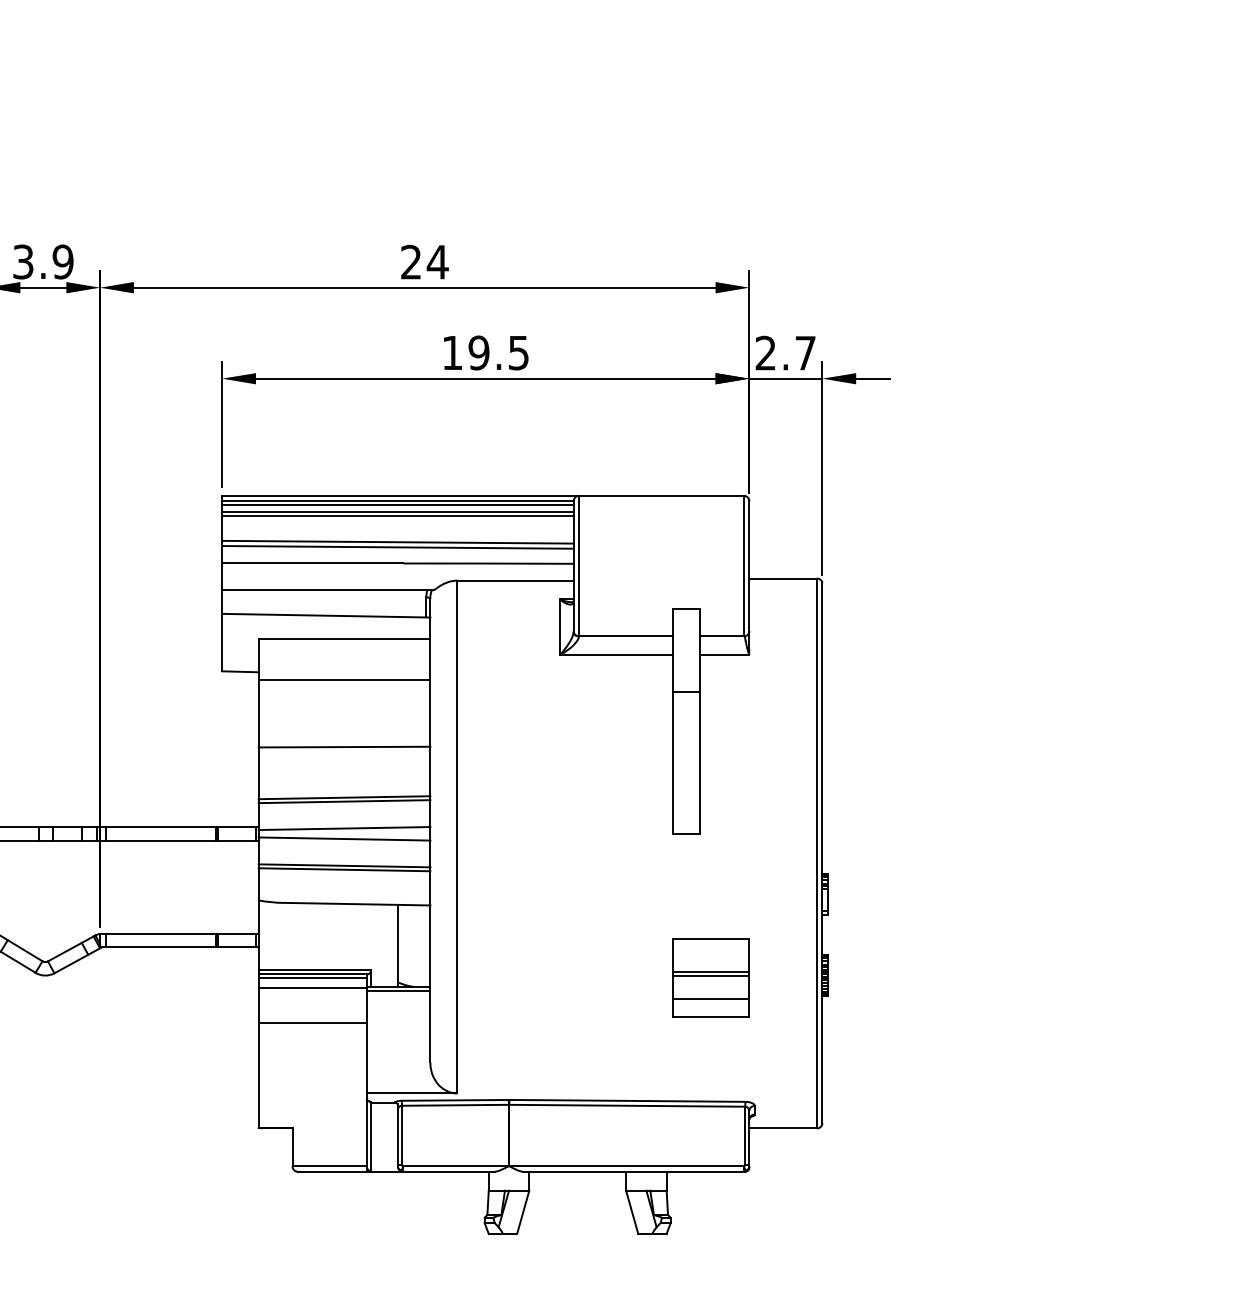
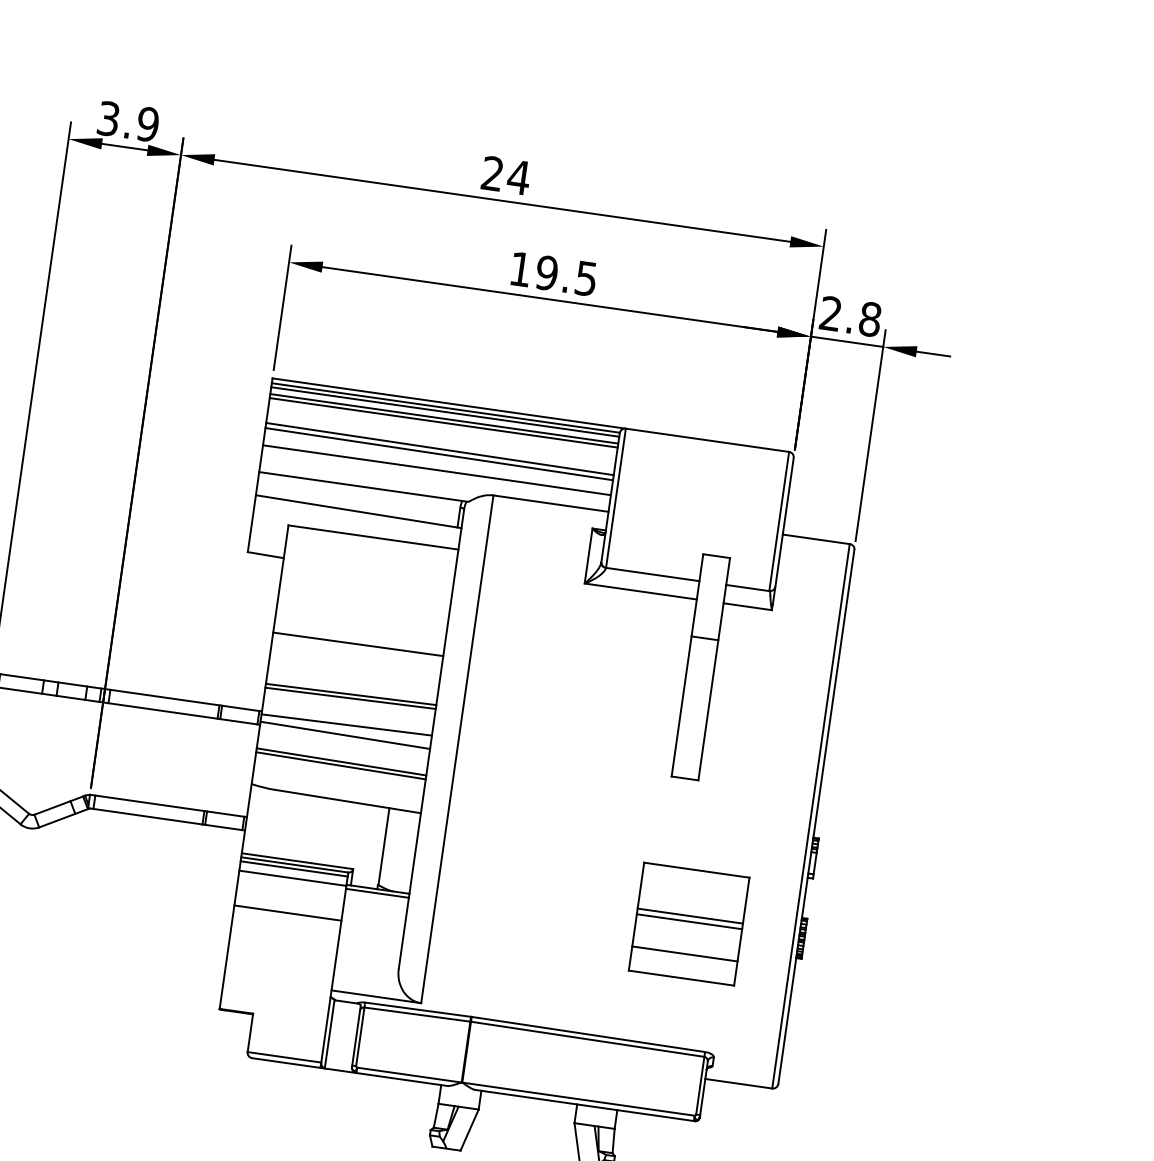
text: (805, 352) -> (870, 318), 2.7 -> 2.8
line: (344, 679) -> (367, 577), removed
part: (710, 977) -> (688, 924), size x1.4

